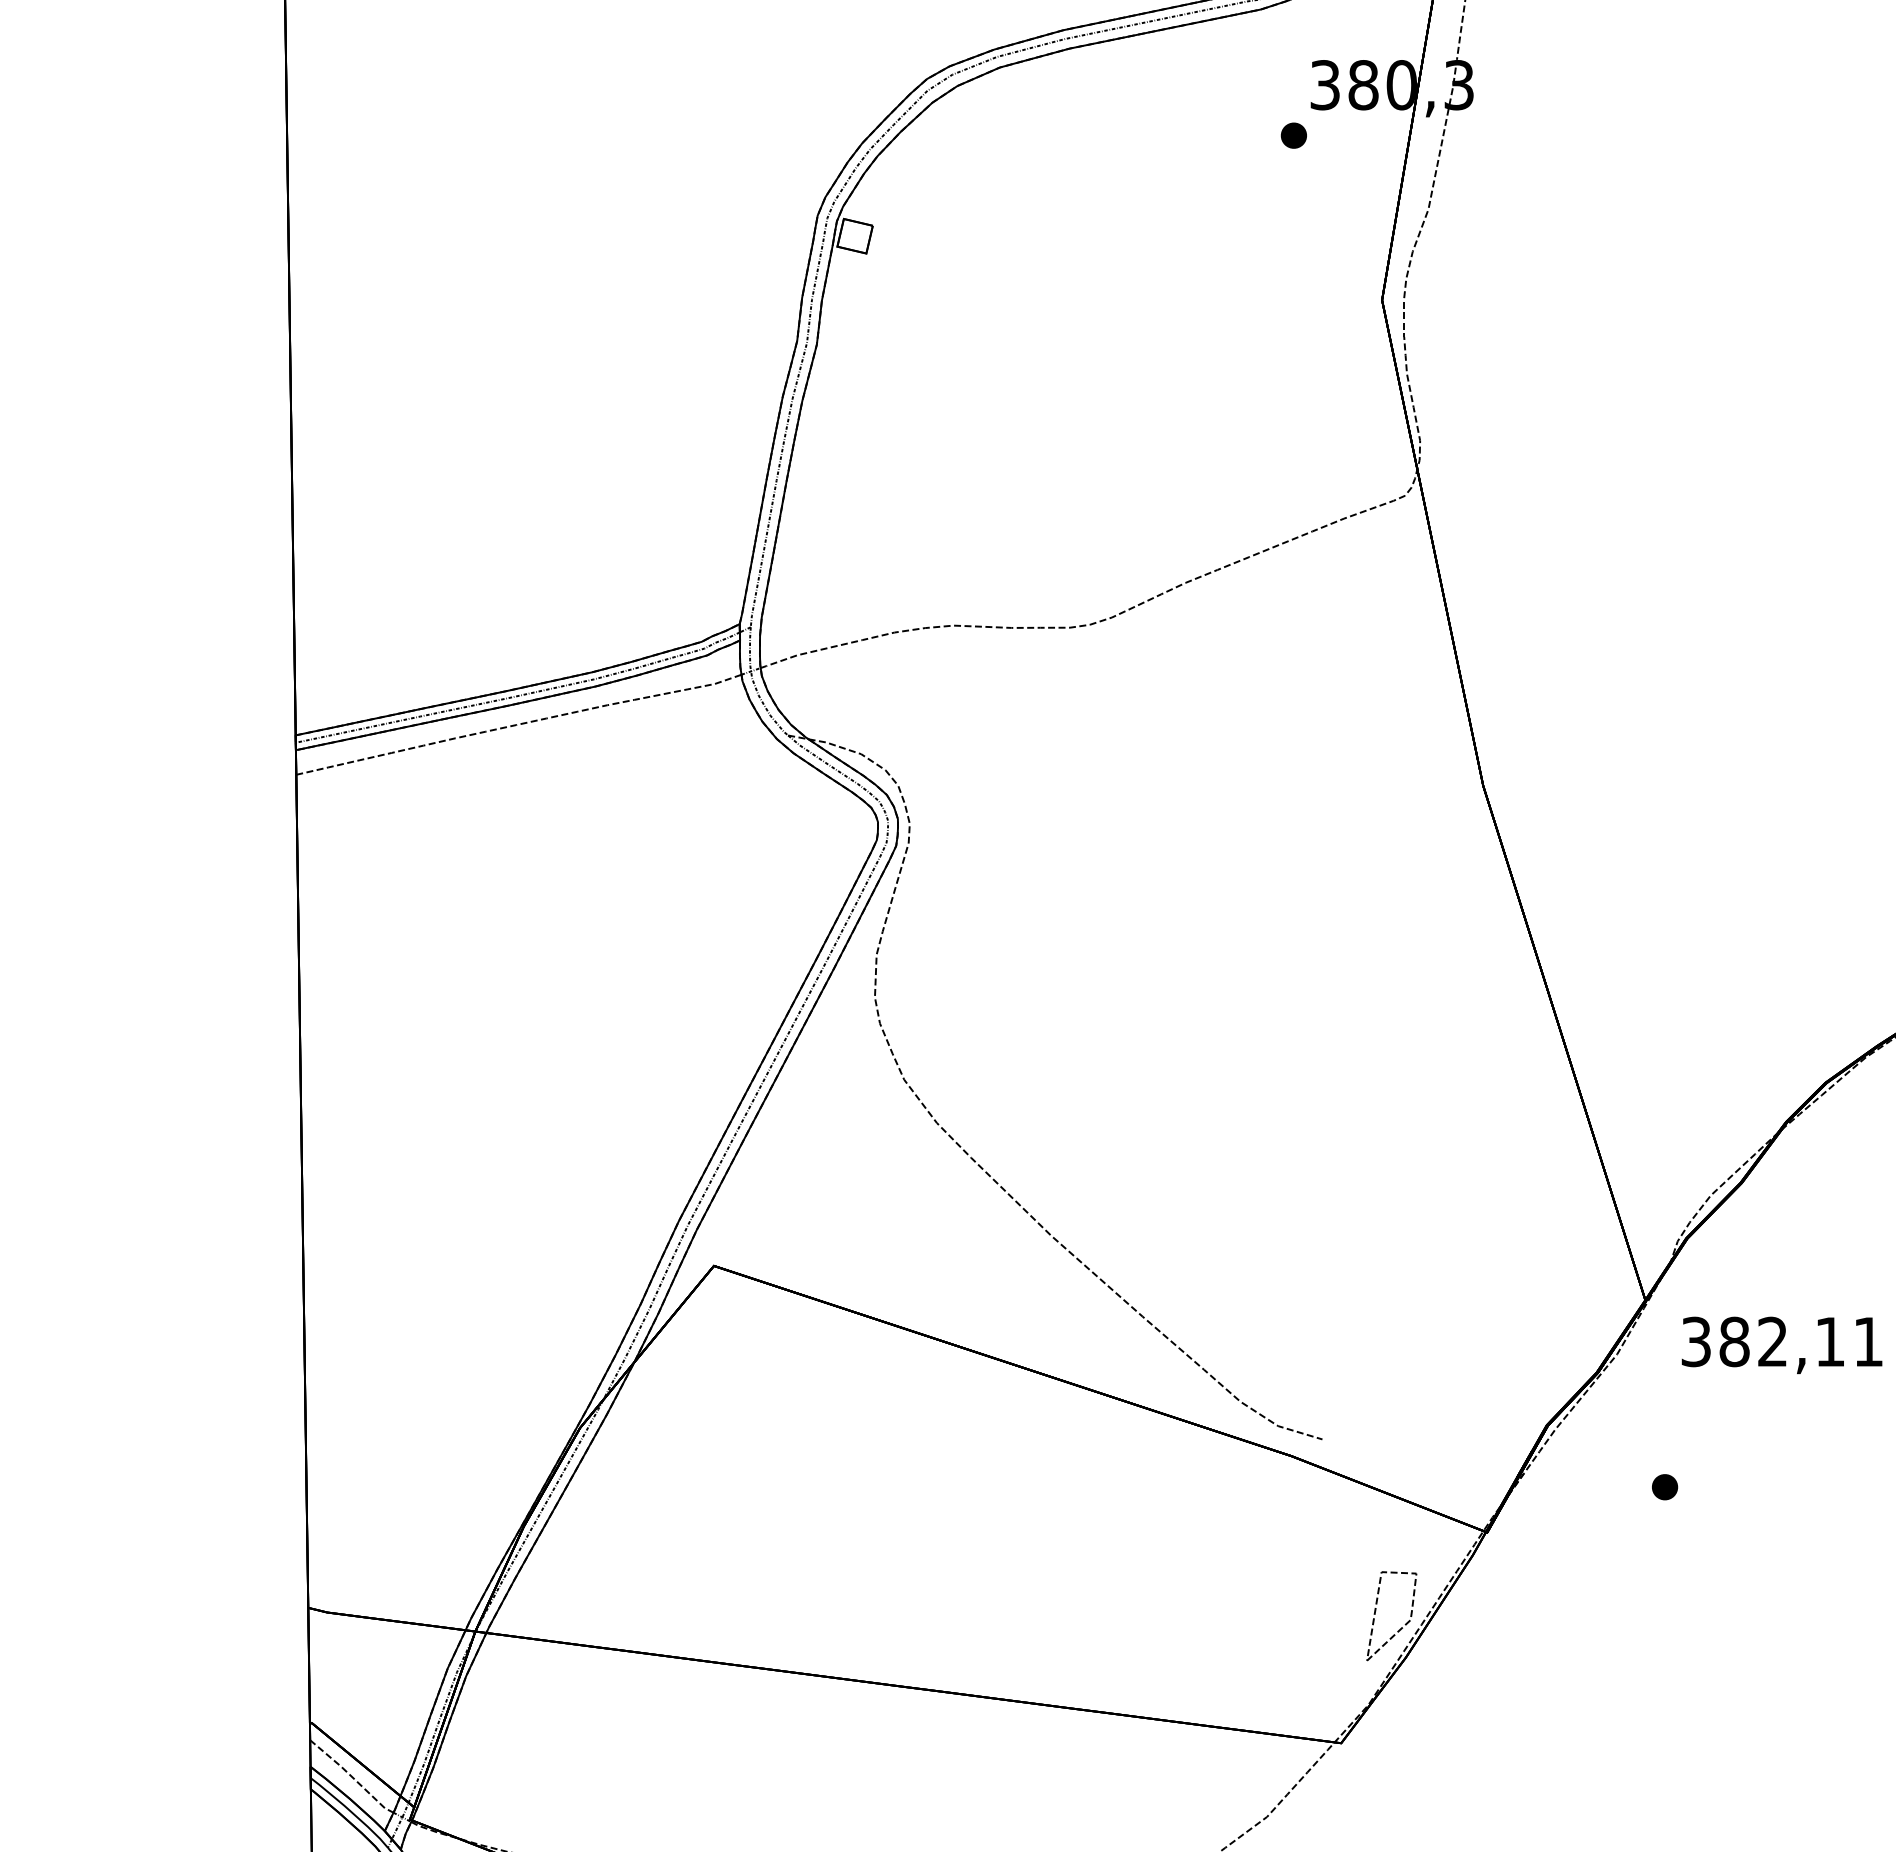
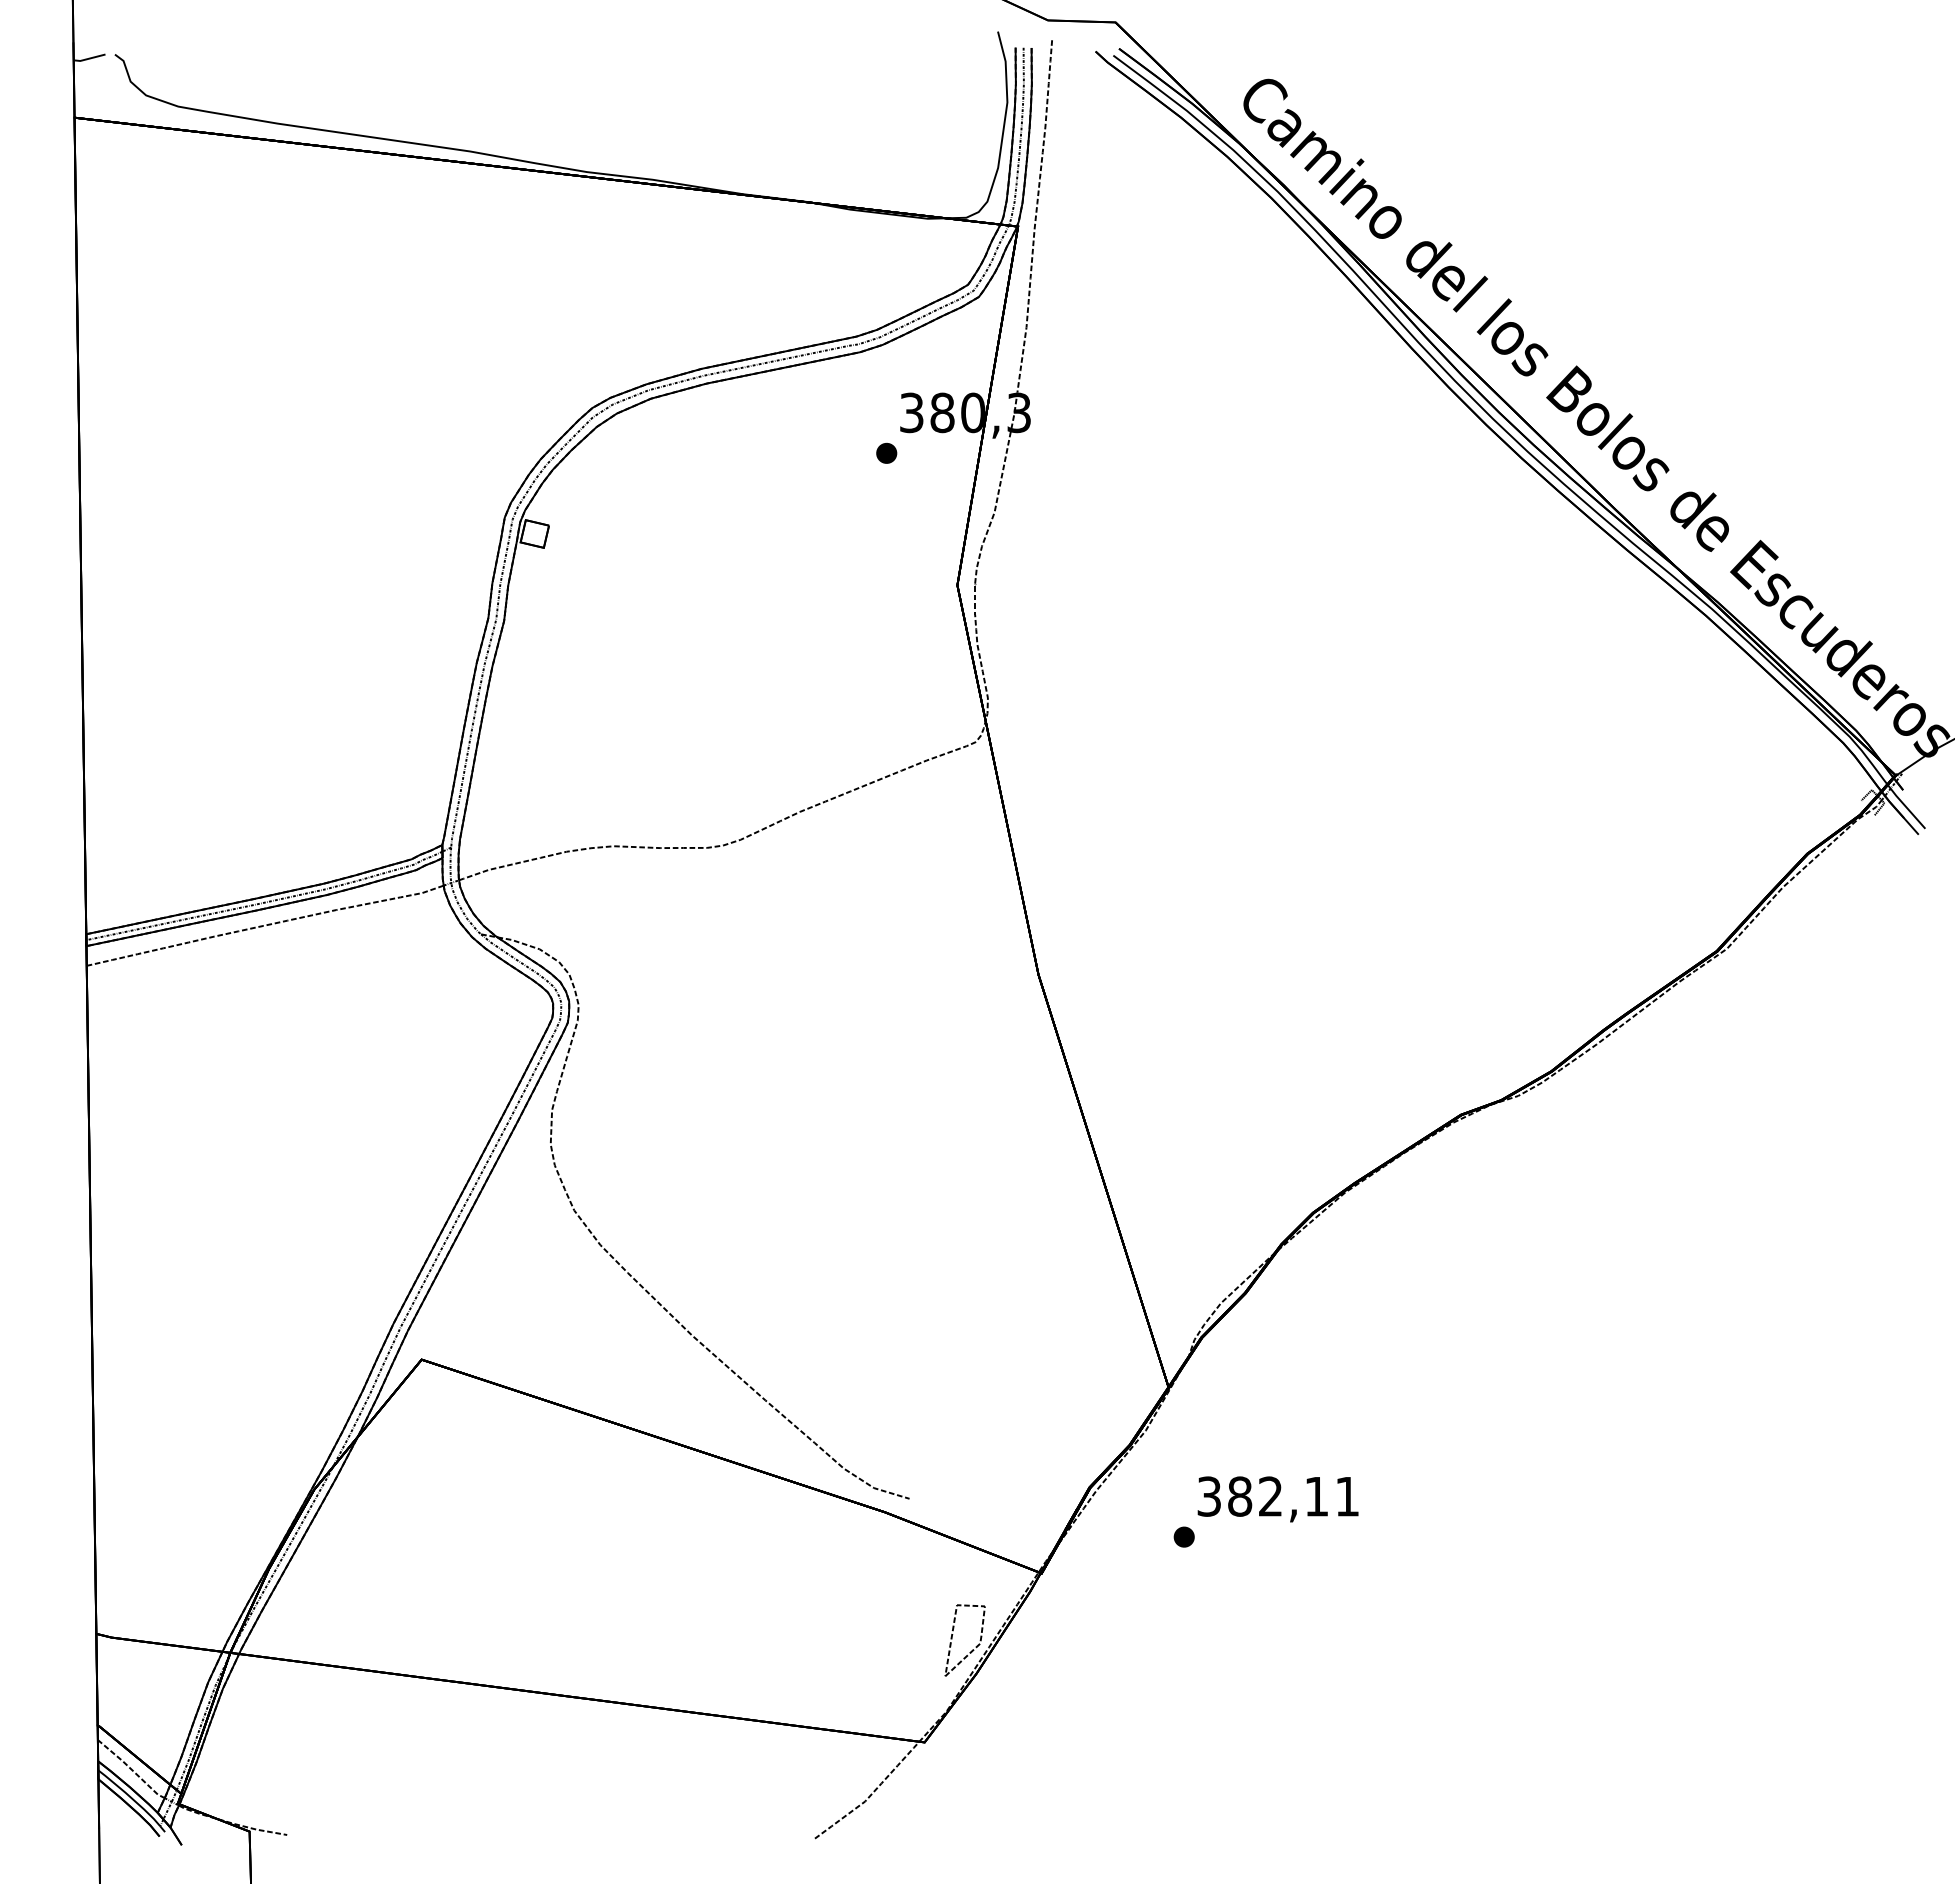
text: (1781, 1345) -> (1277, 1499), moved

